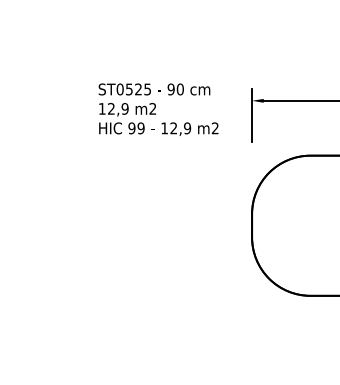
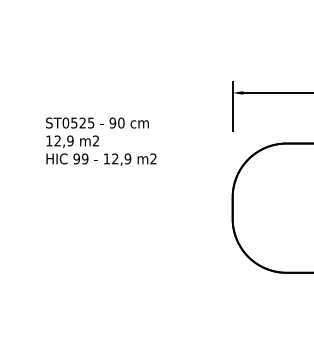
text: (158, 109) -> (101, 141), moved

